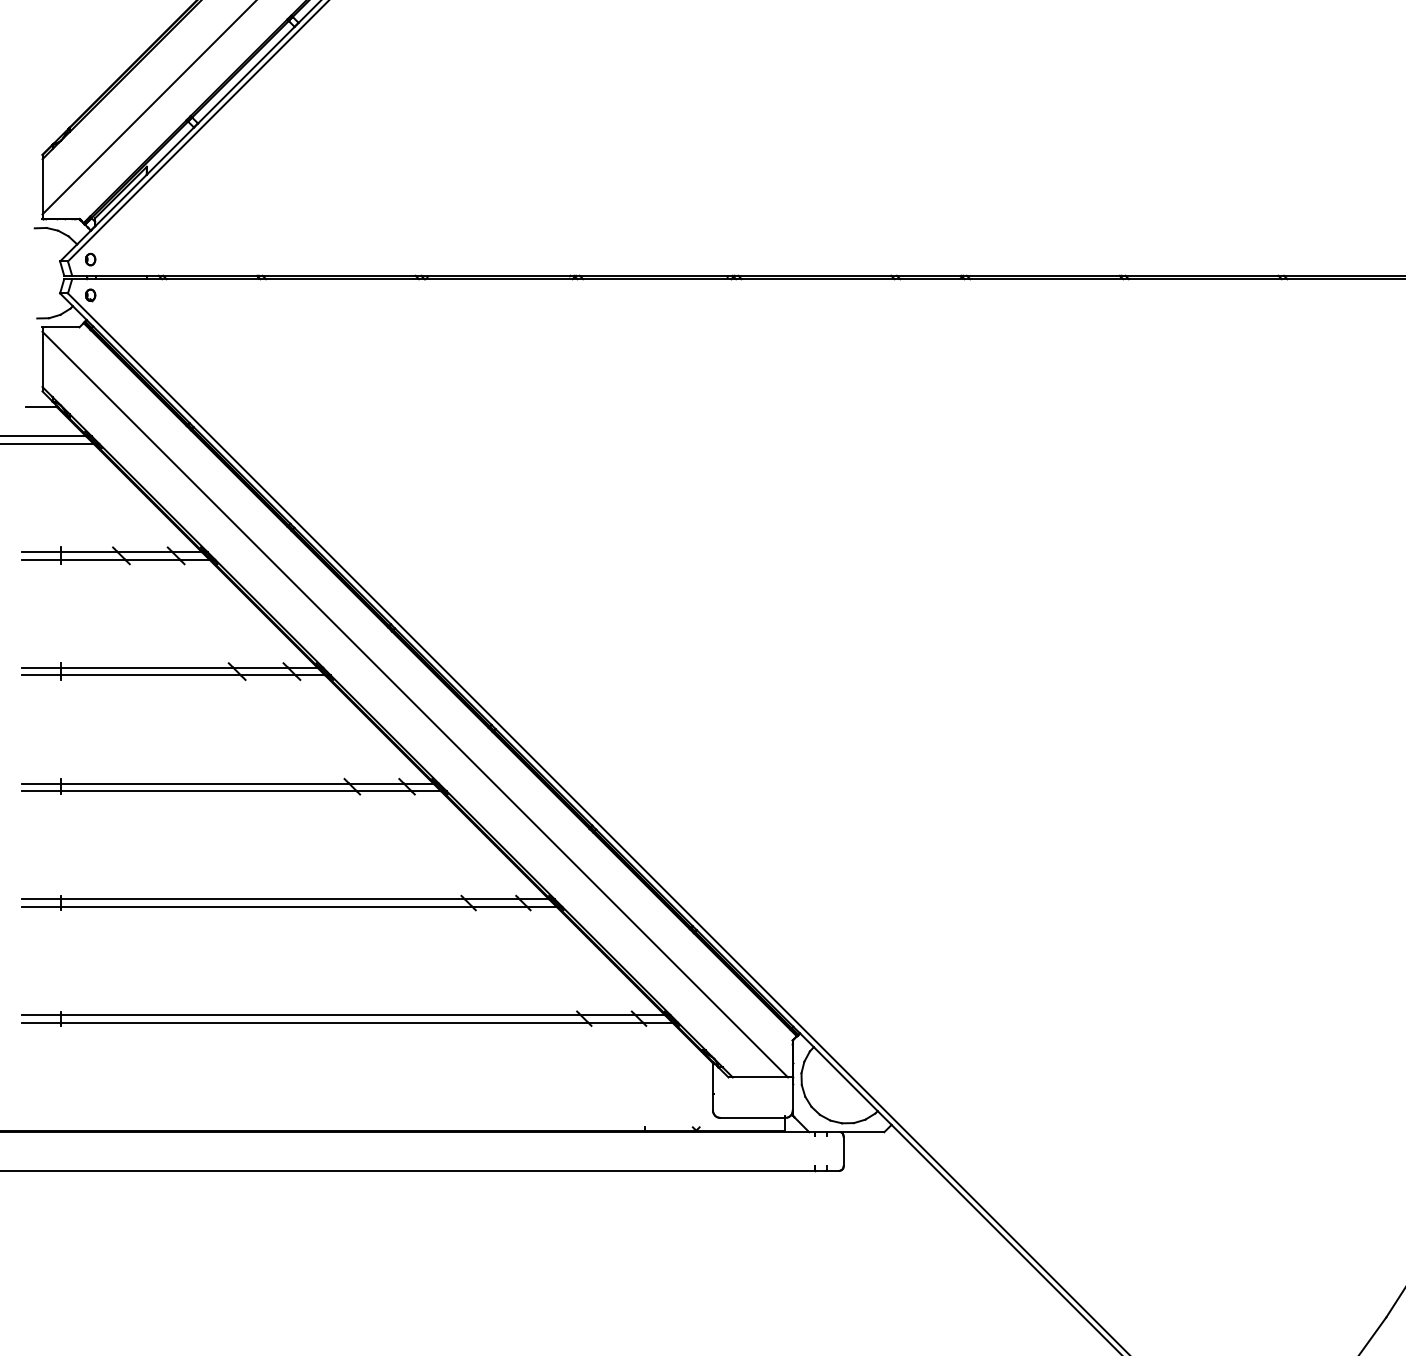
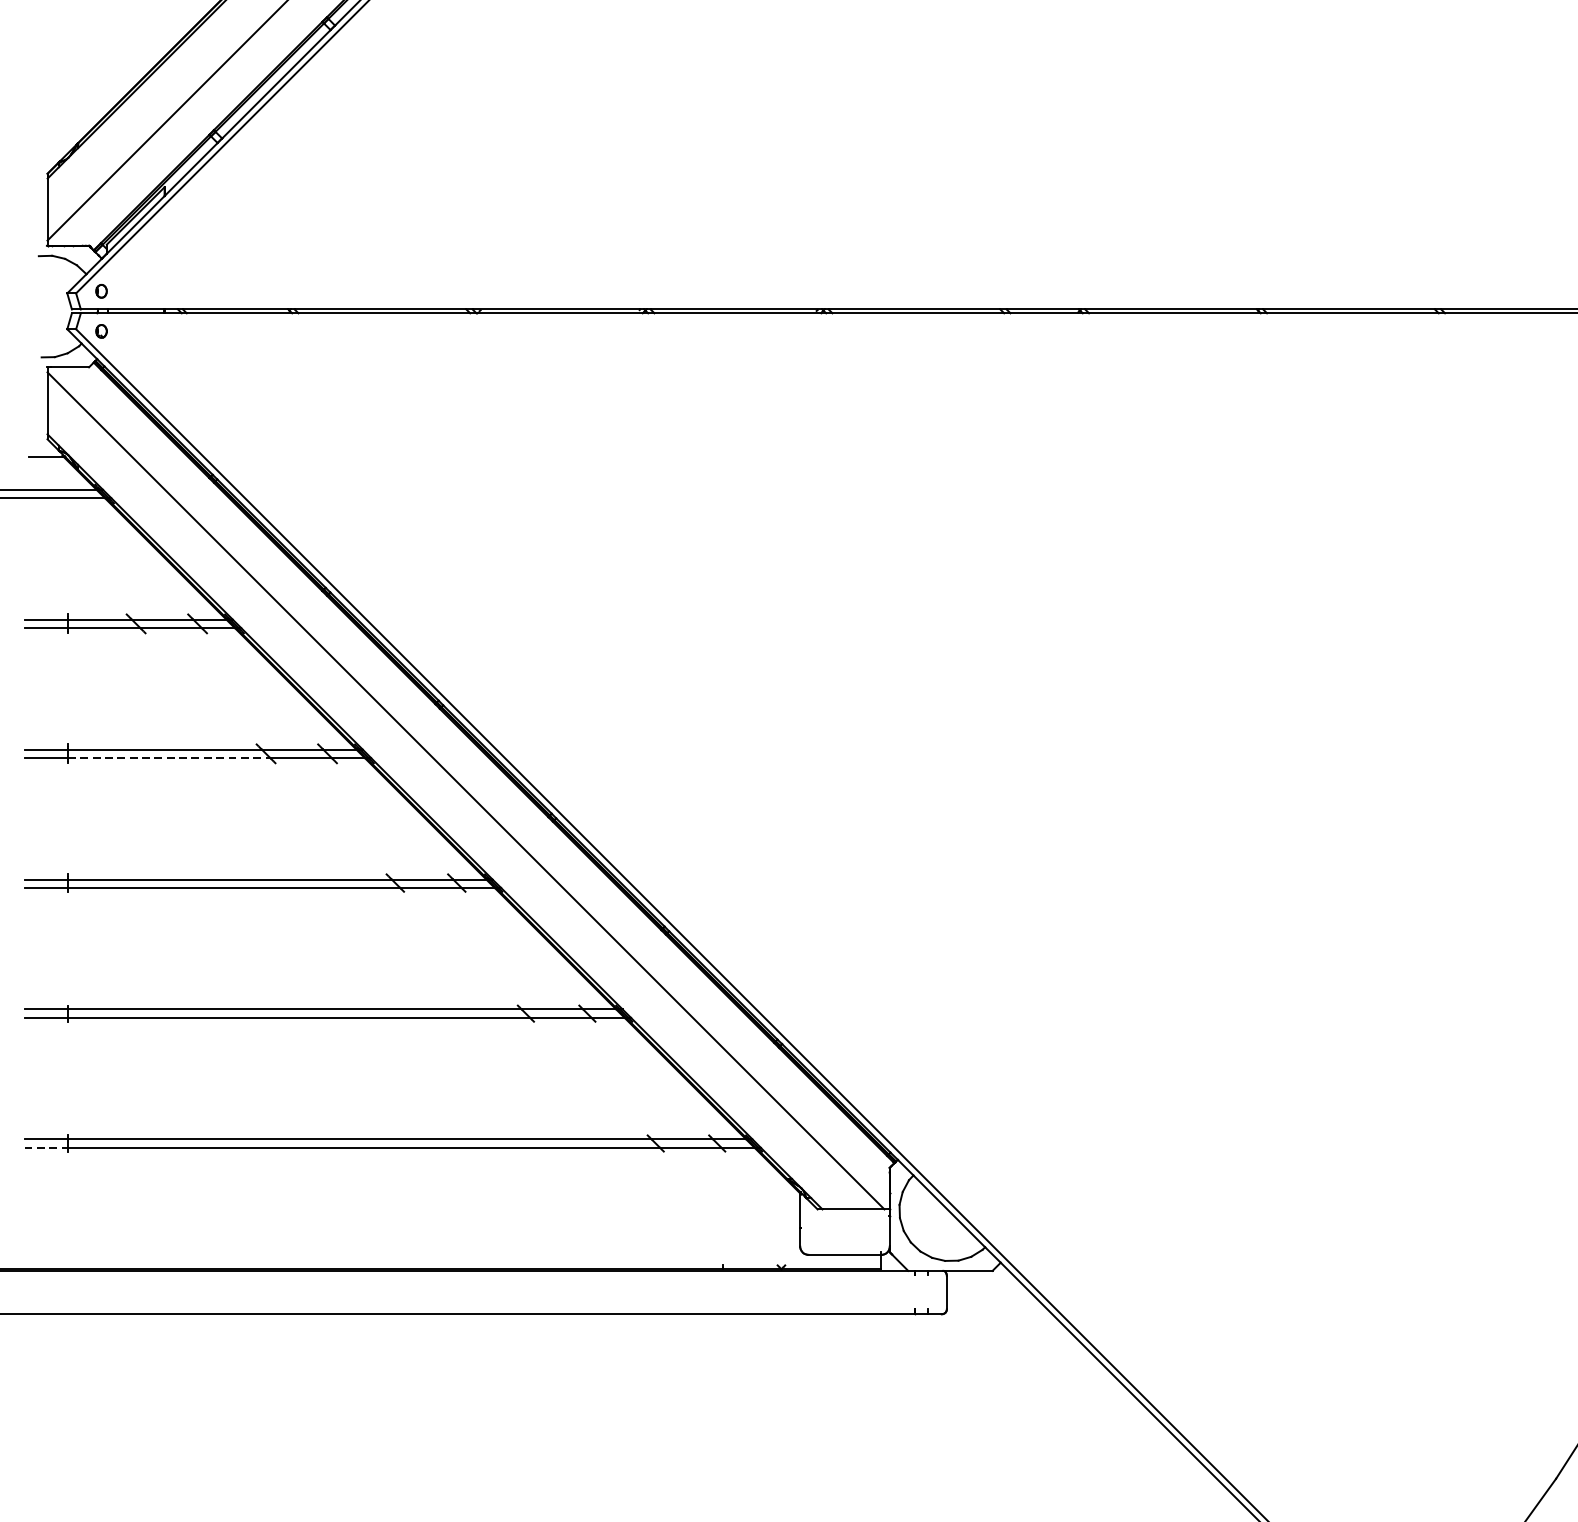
line: (151, 675) -> (169, 758), solid -> dashed
line: (41, 1022) -> (46, 1147), solid -> dashed

